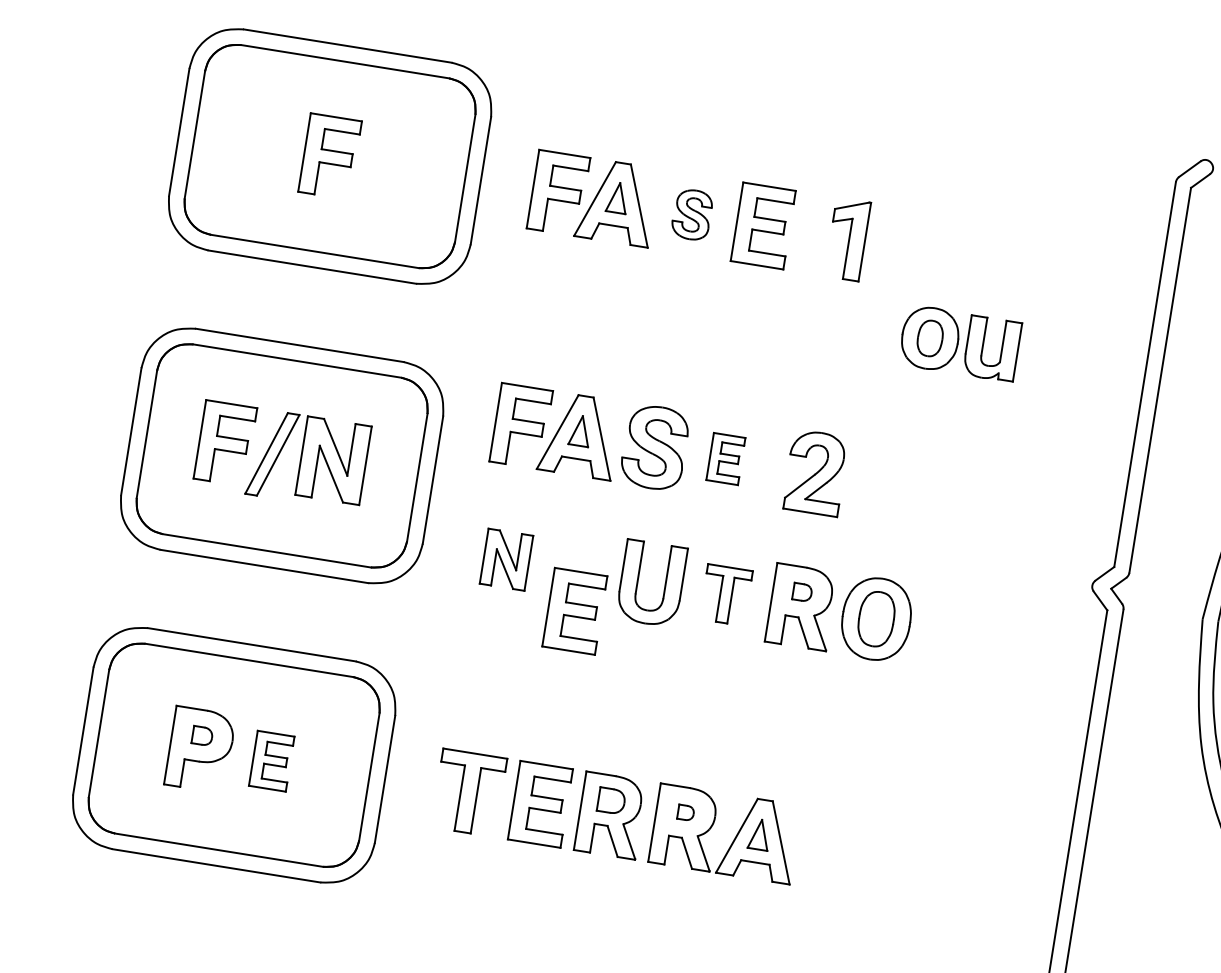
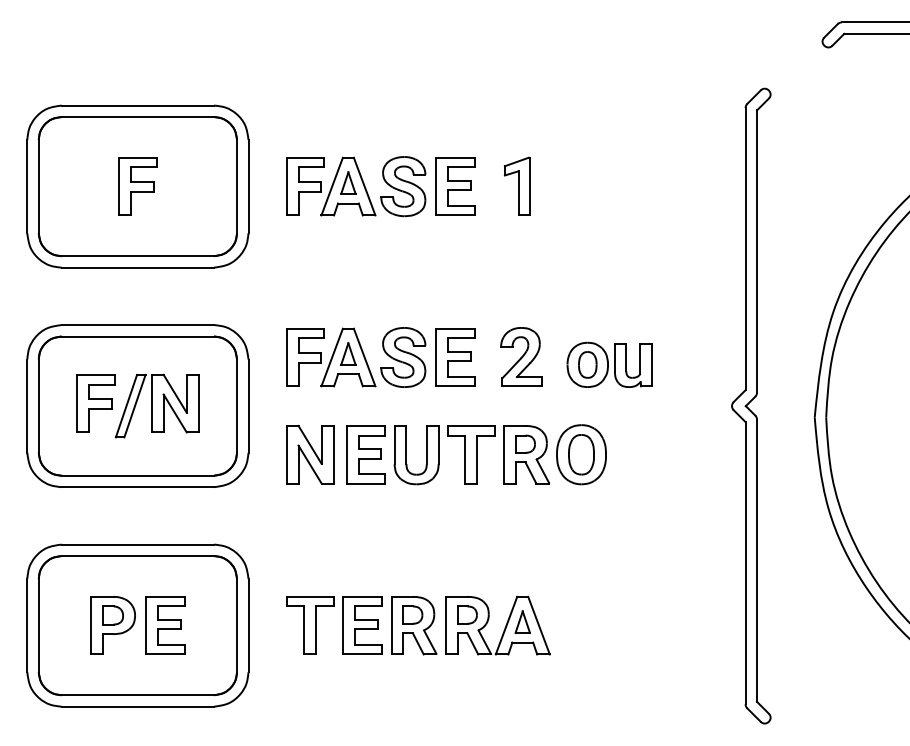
part: (692, 214) -> (403, 186), size x1.67
part: (959, 342) -> (609, 364), moved
part: (725, 459) -> (455, 357), size x1.67
part: (506, 559) -> (310, 454), size x1.43
part: (802, 591) -> (525, 443), size x1.43
part: (726, 594) -> (471, 454), size x1.43
part: (574, 610) -> (365, 454), moved
part: (201, 735) -> (112, 615), size x1.43
part: (271, 761) -> (165, 625), size x1.43
part: (686, 812) -> (467, 614), size x1.67

